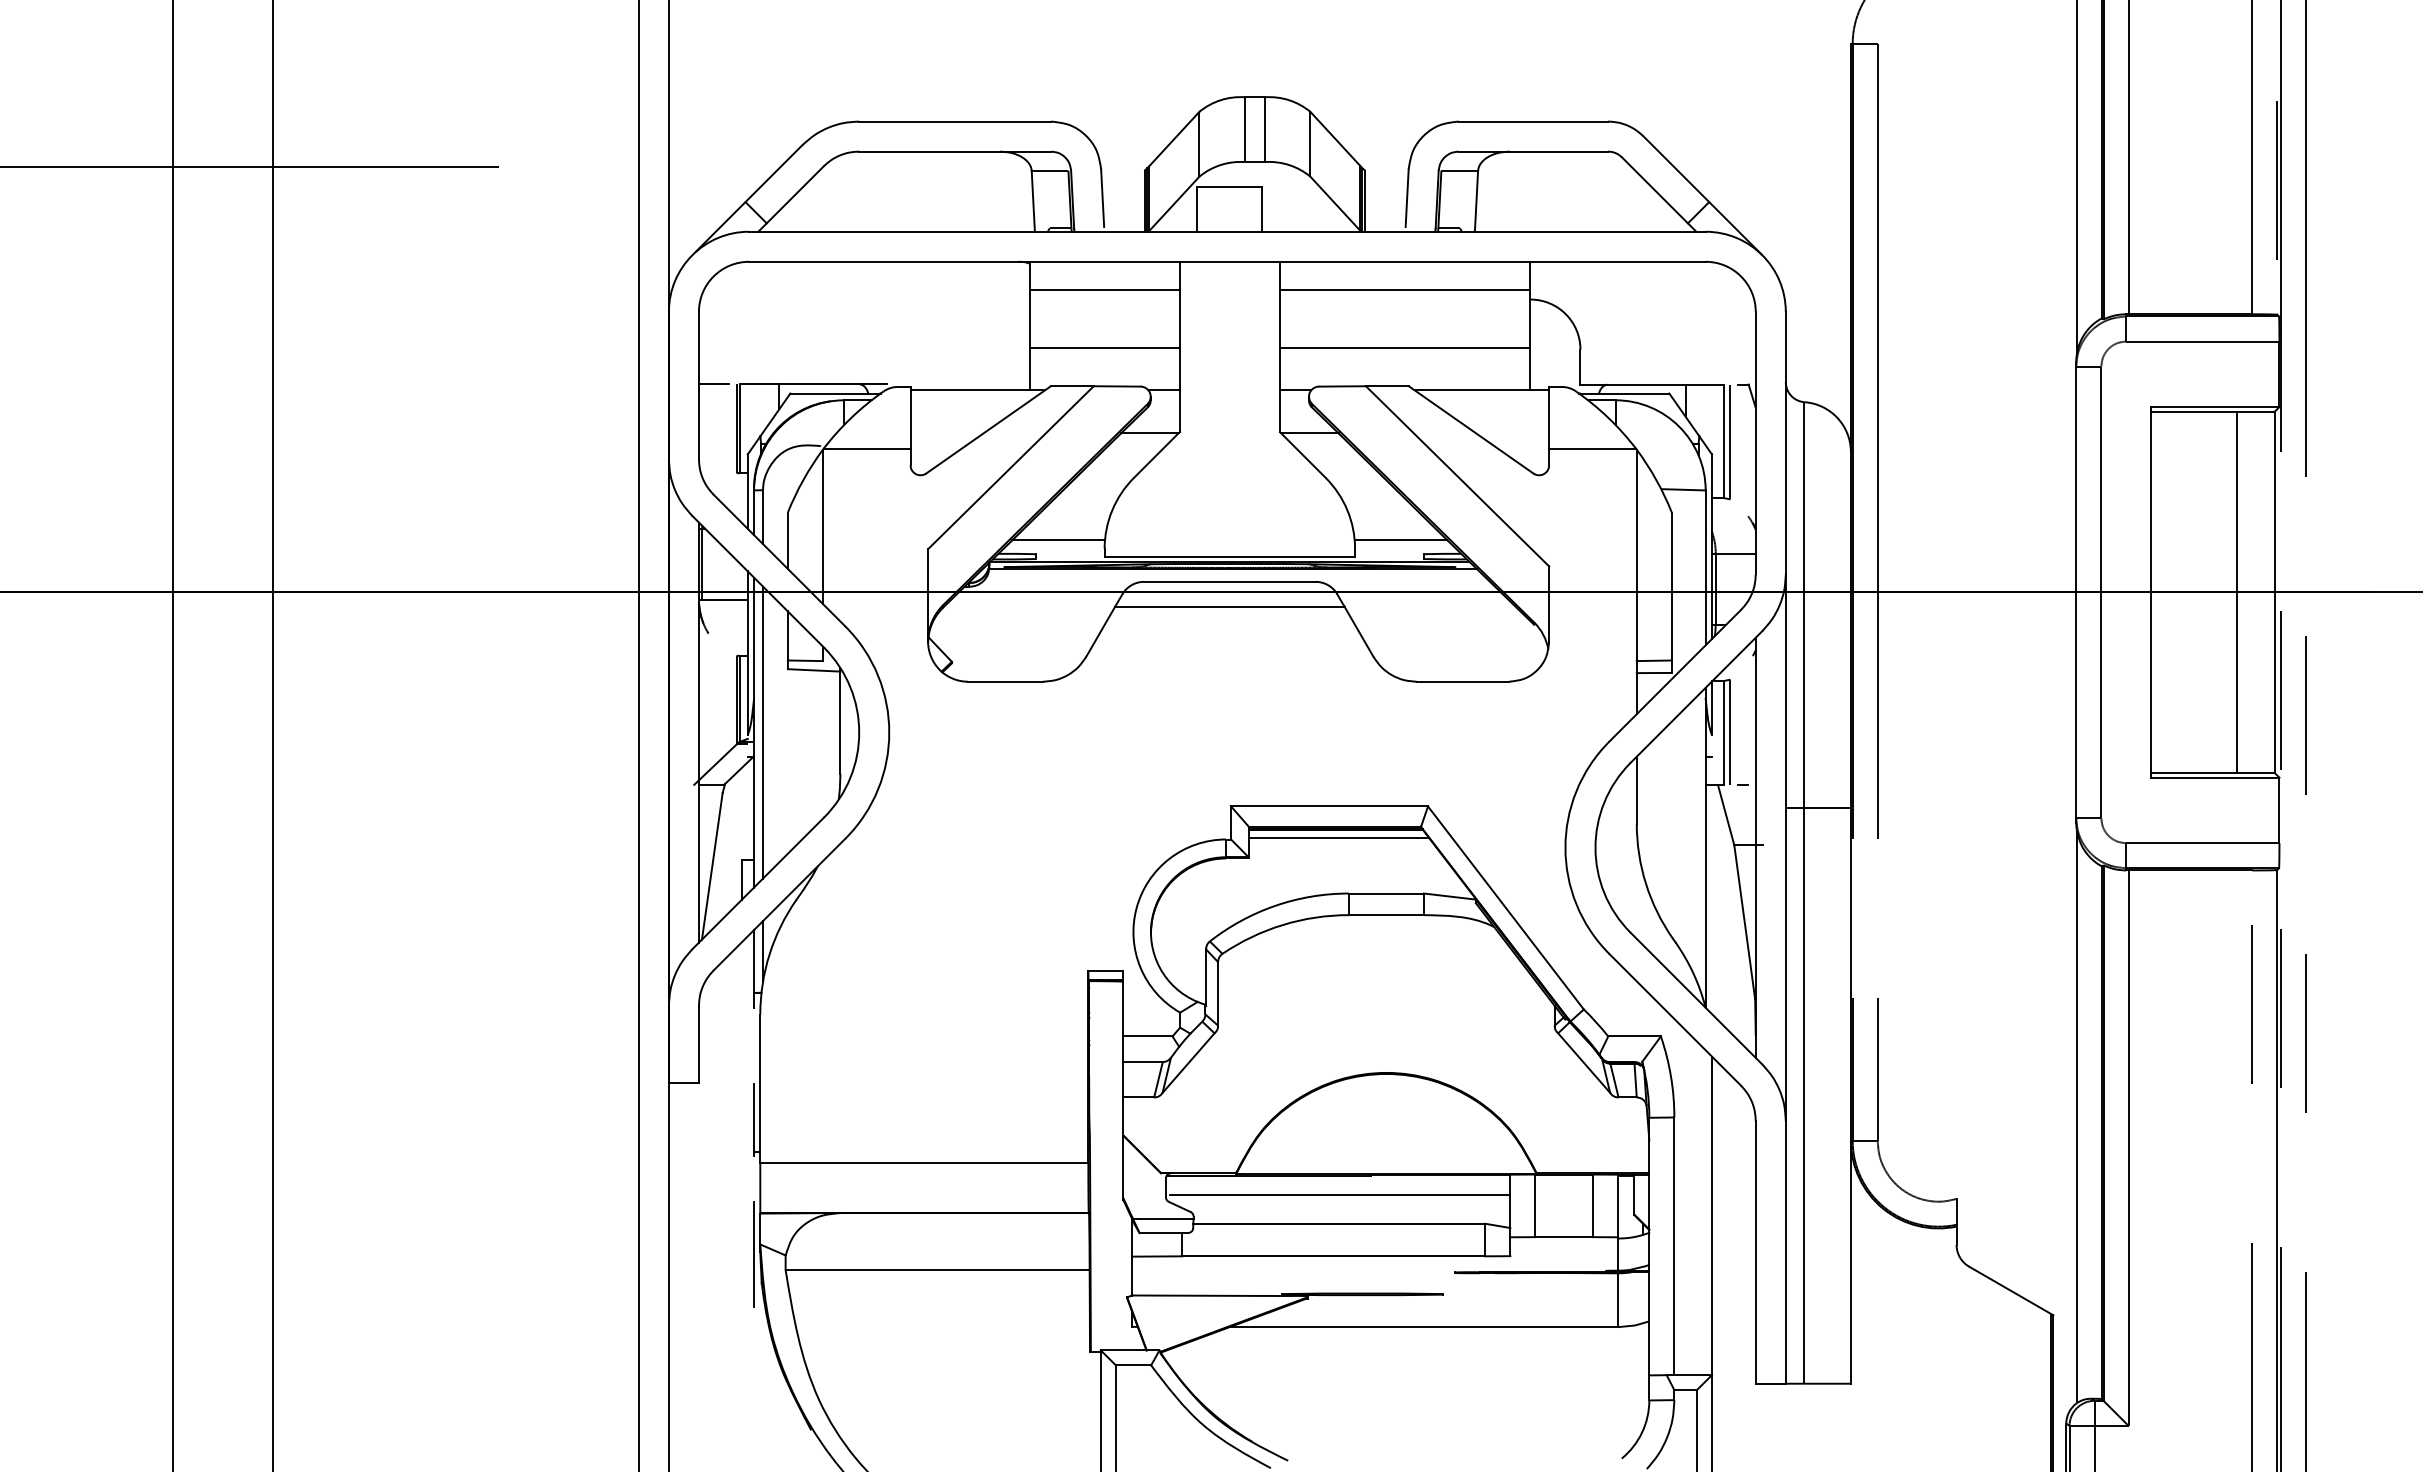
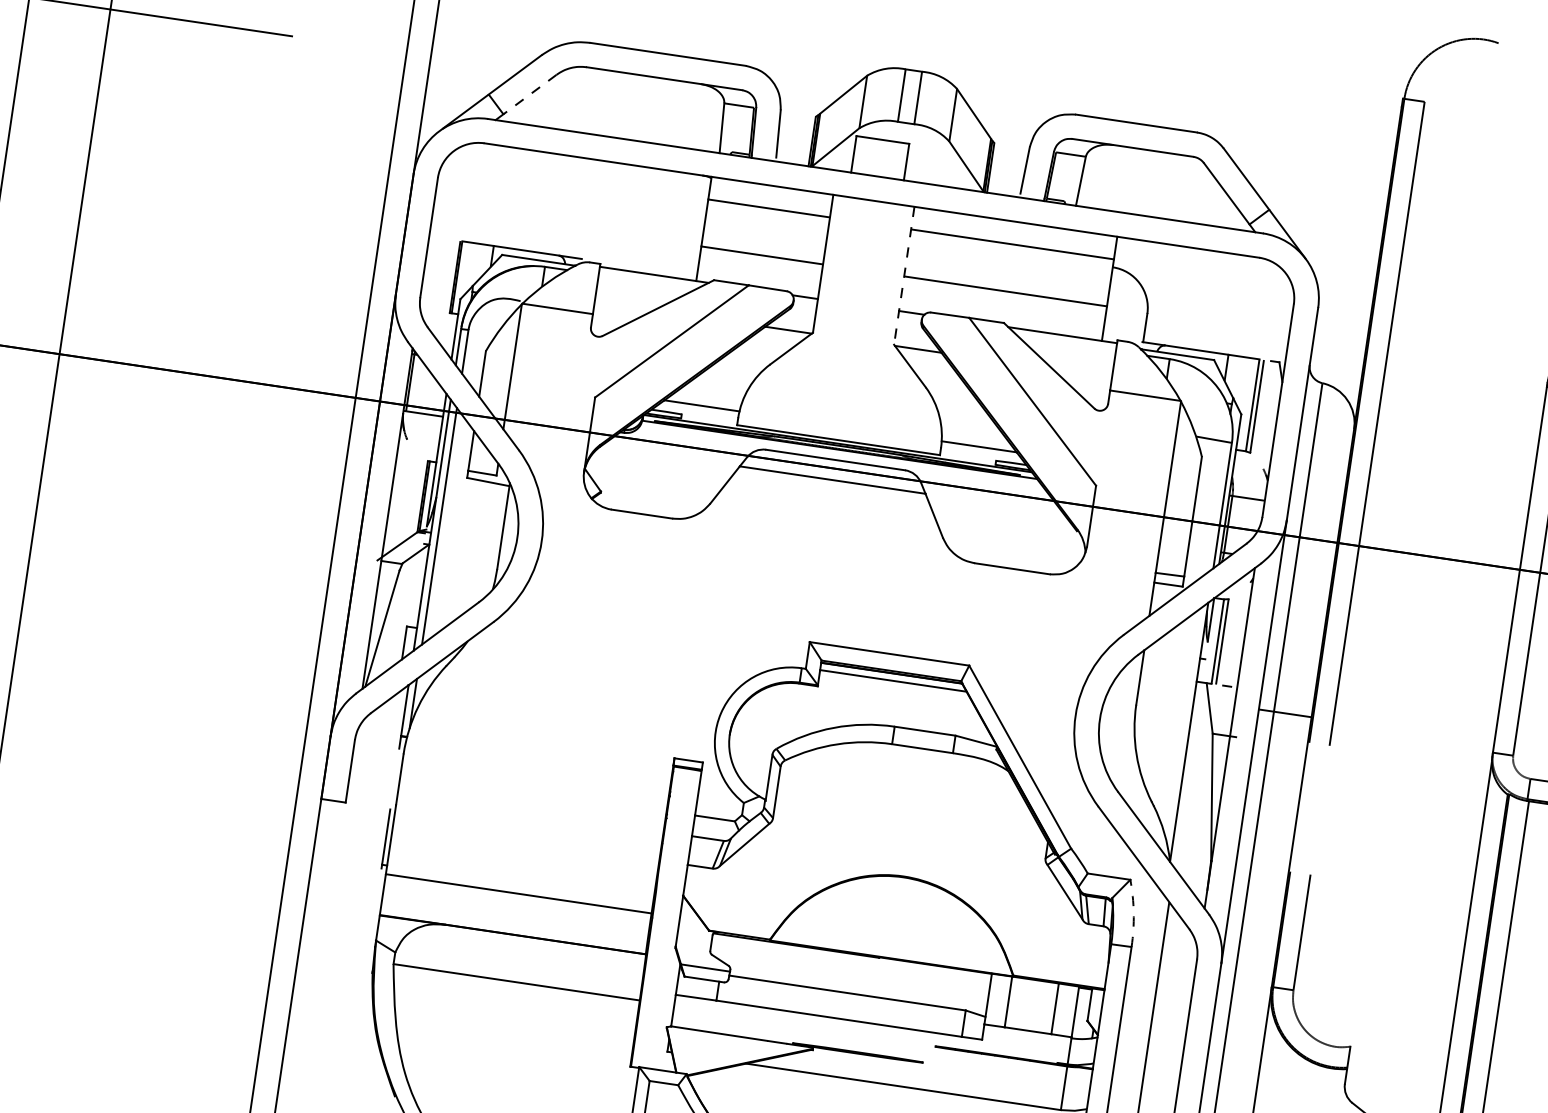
line: (794, 195) -> (529, 95), solid -> dashed
line: (1279, 347) -> (903, 276), solid -> dashed
line: (713, 384) -> (441, 238), removed
arc: (1670, 1076) -> (1133, 913), solid -> dashed
line: (1339, 1194) -> (851, 969), removed
line: (754, 1254) -> (370, 947), removed

